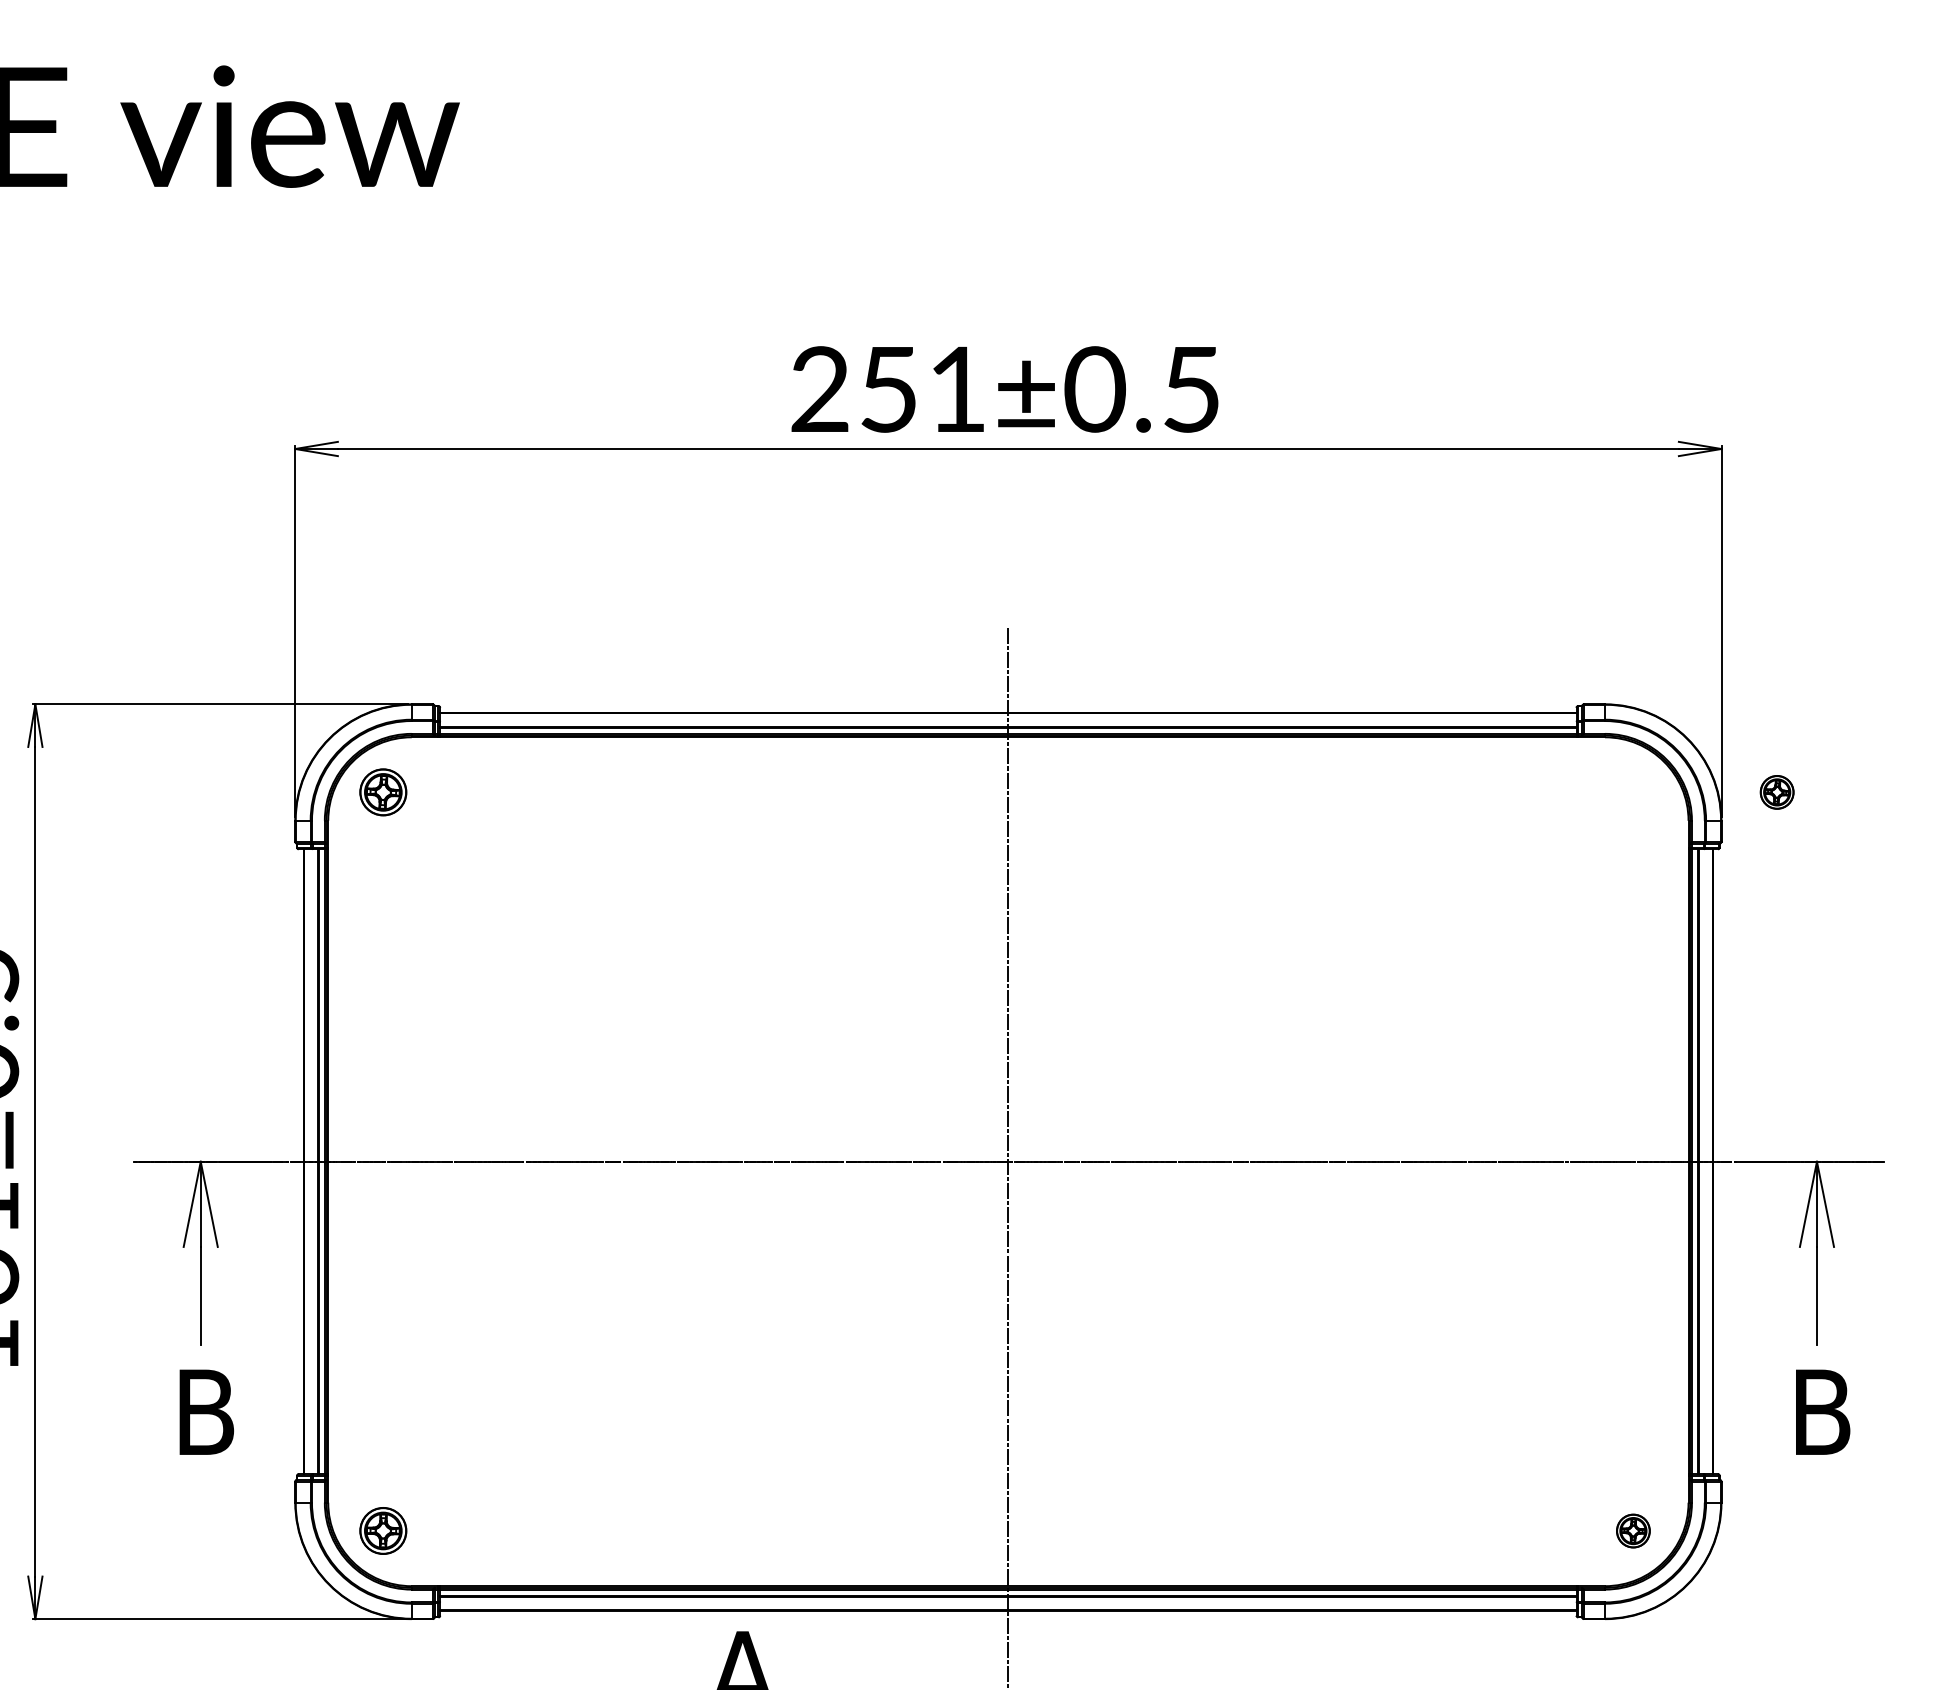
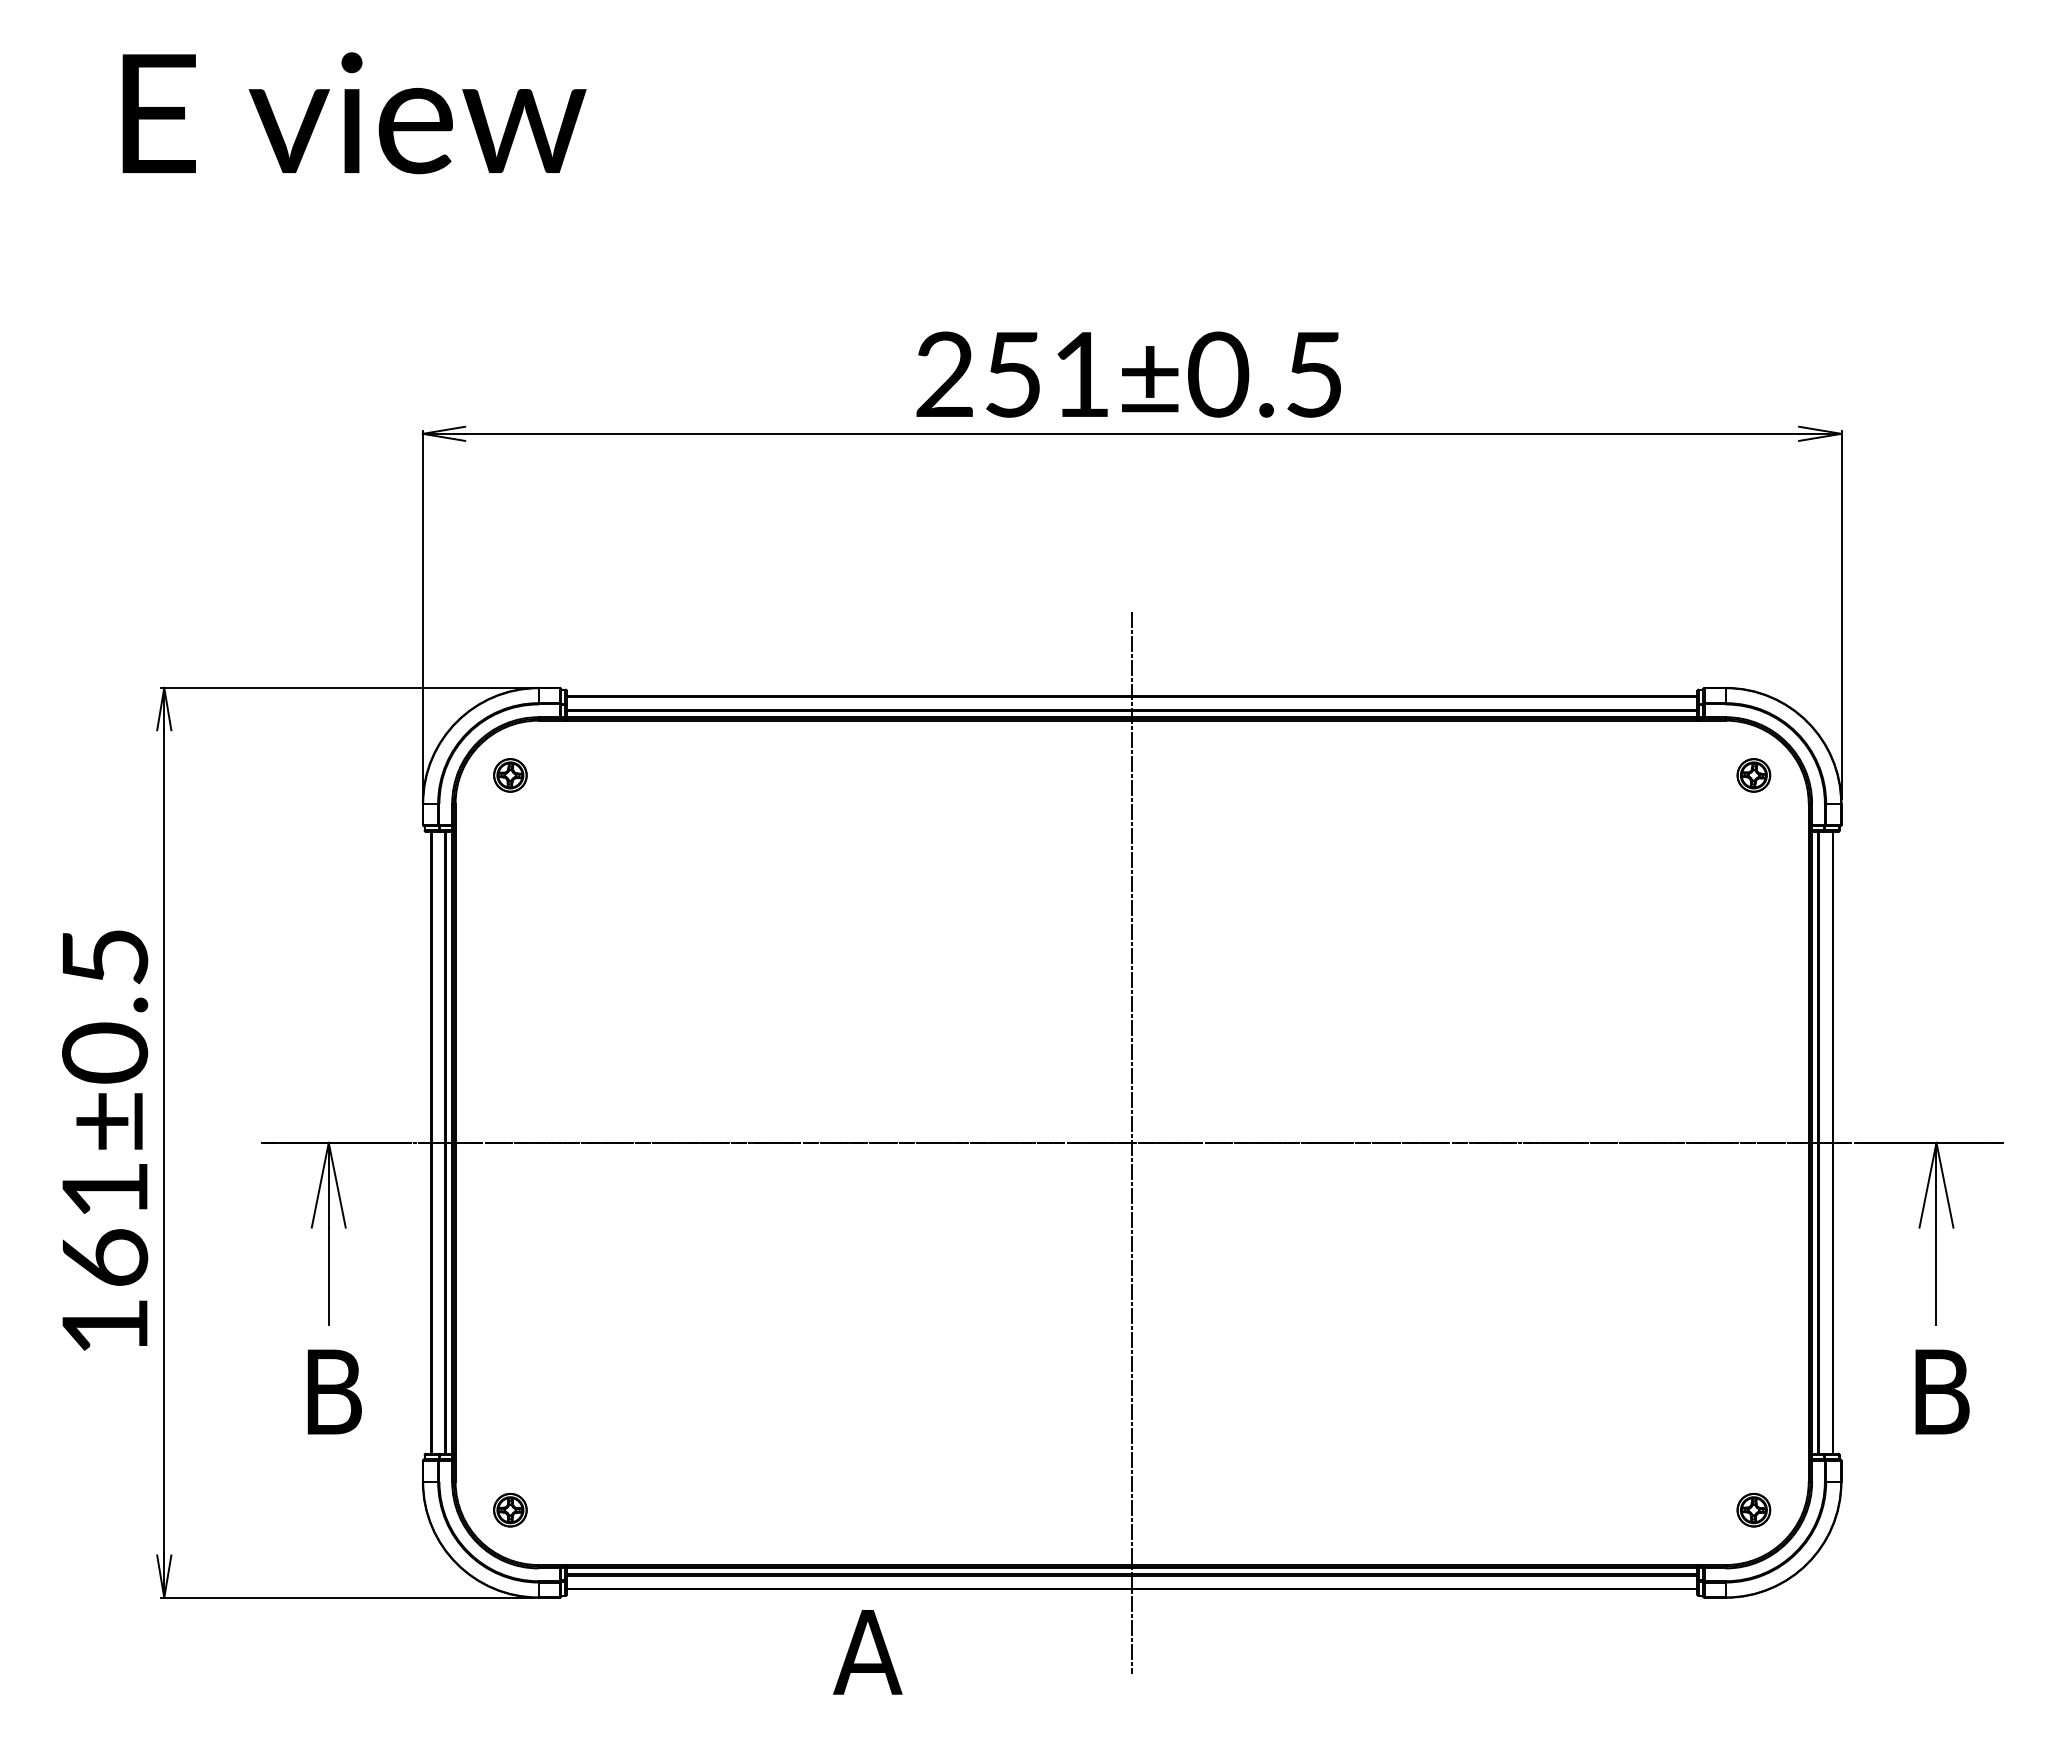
part: (383, 792) -> (510, 775), size x0.71
part: (1776, 792) -> (1753, 775), moved
part: (383, 1531) -> (510, 1510), size x0.71

